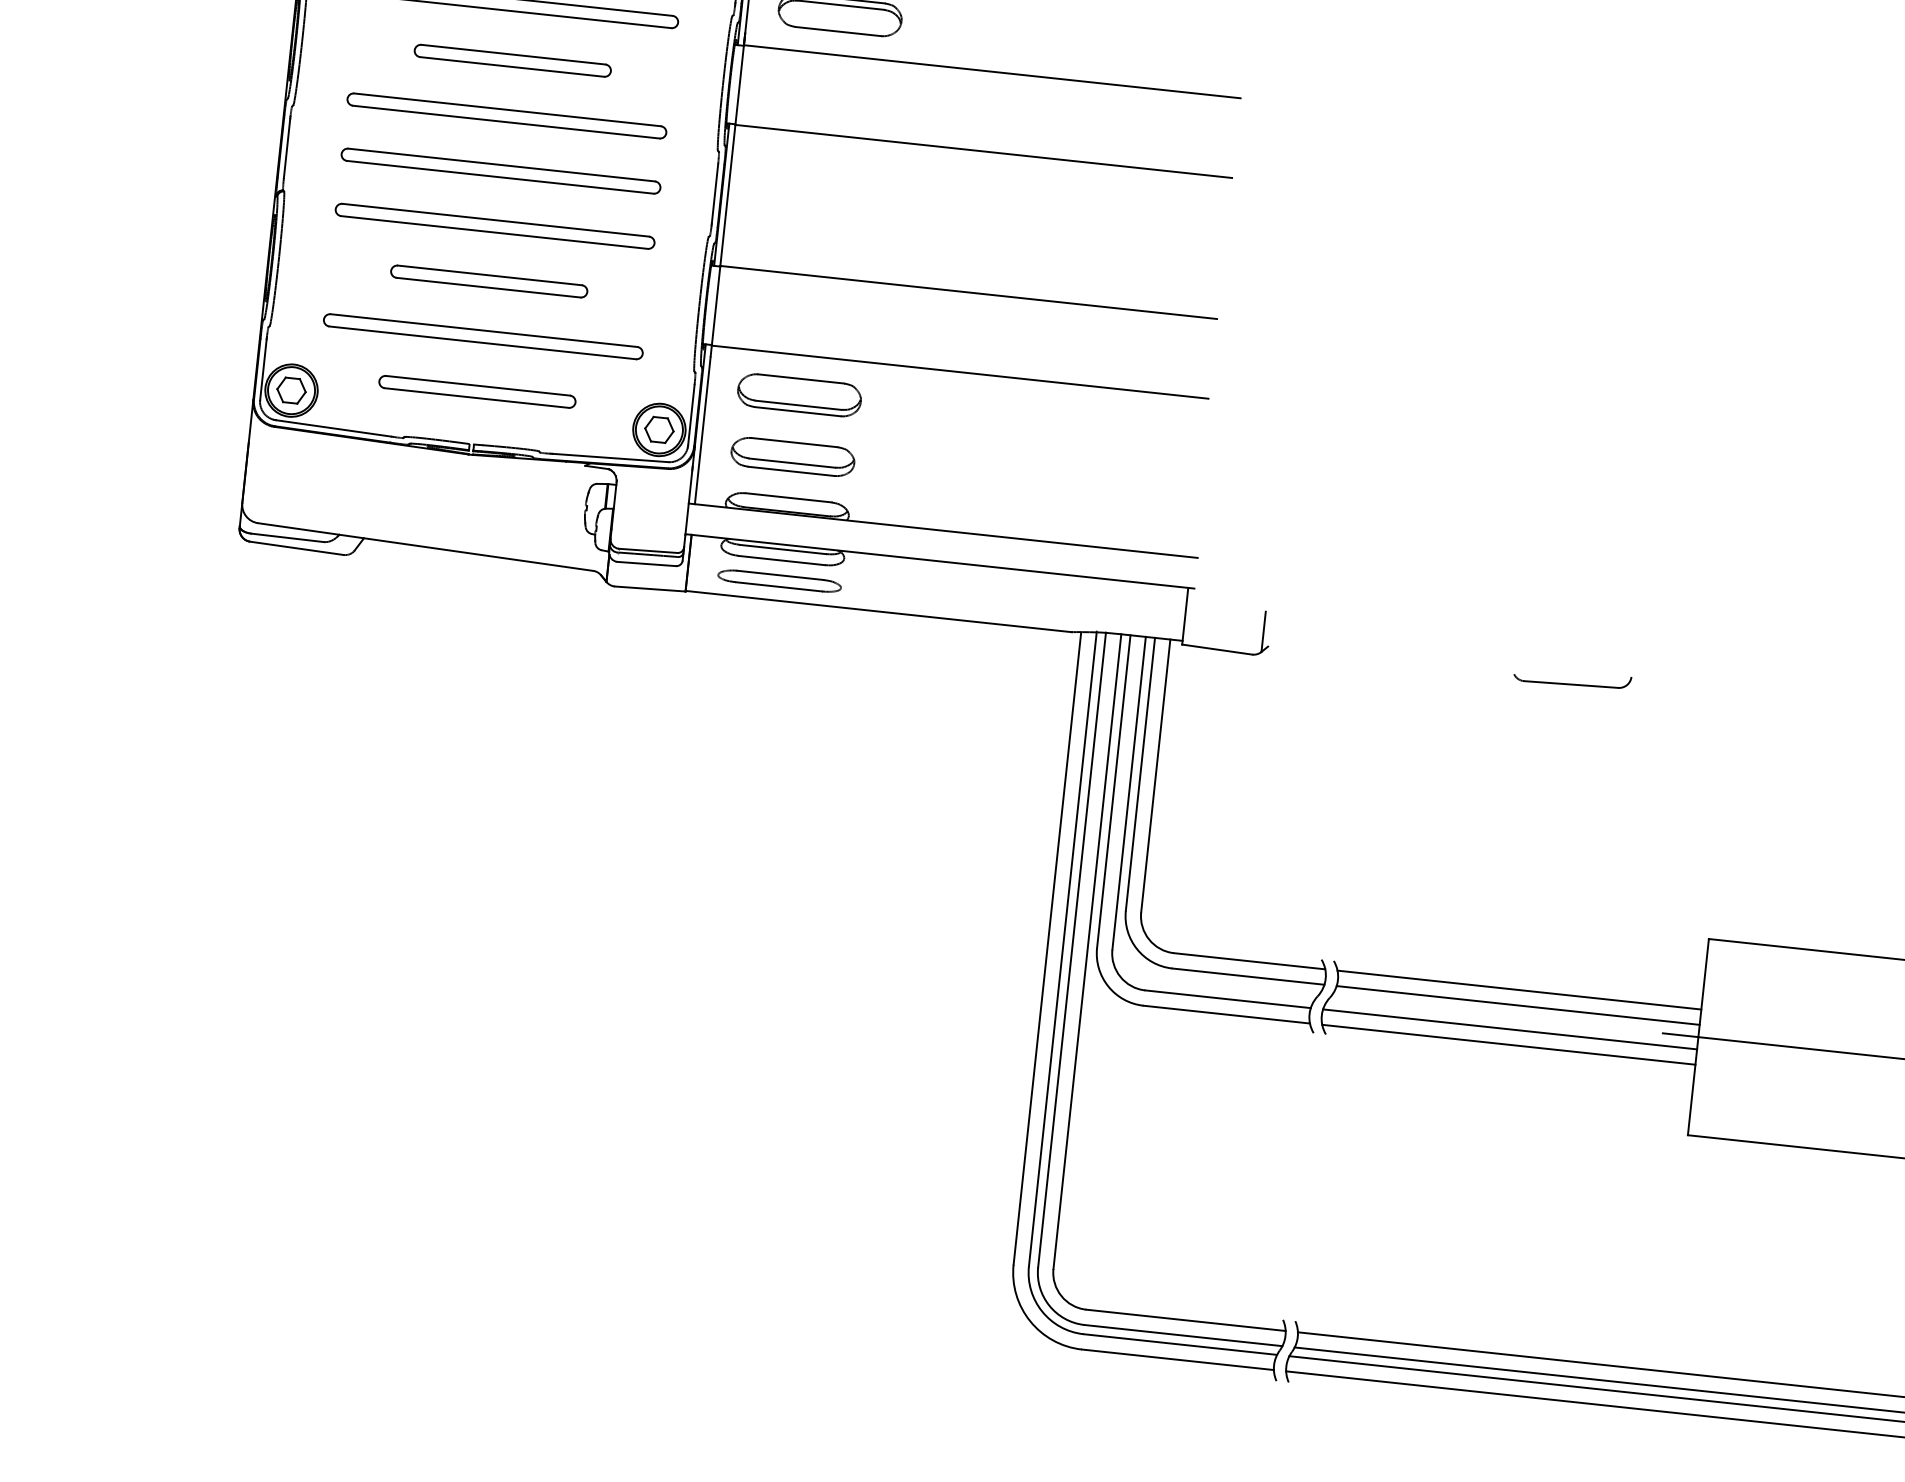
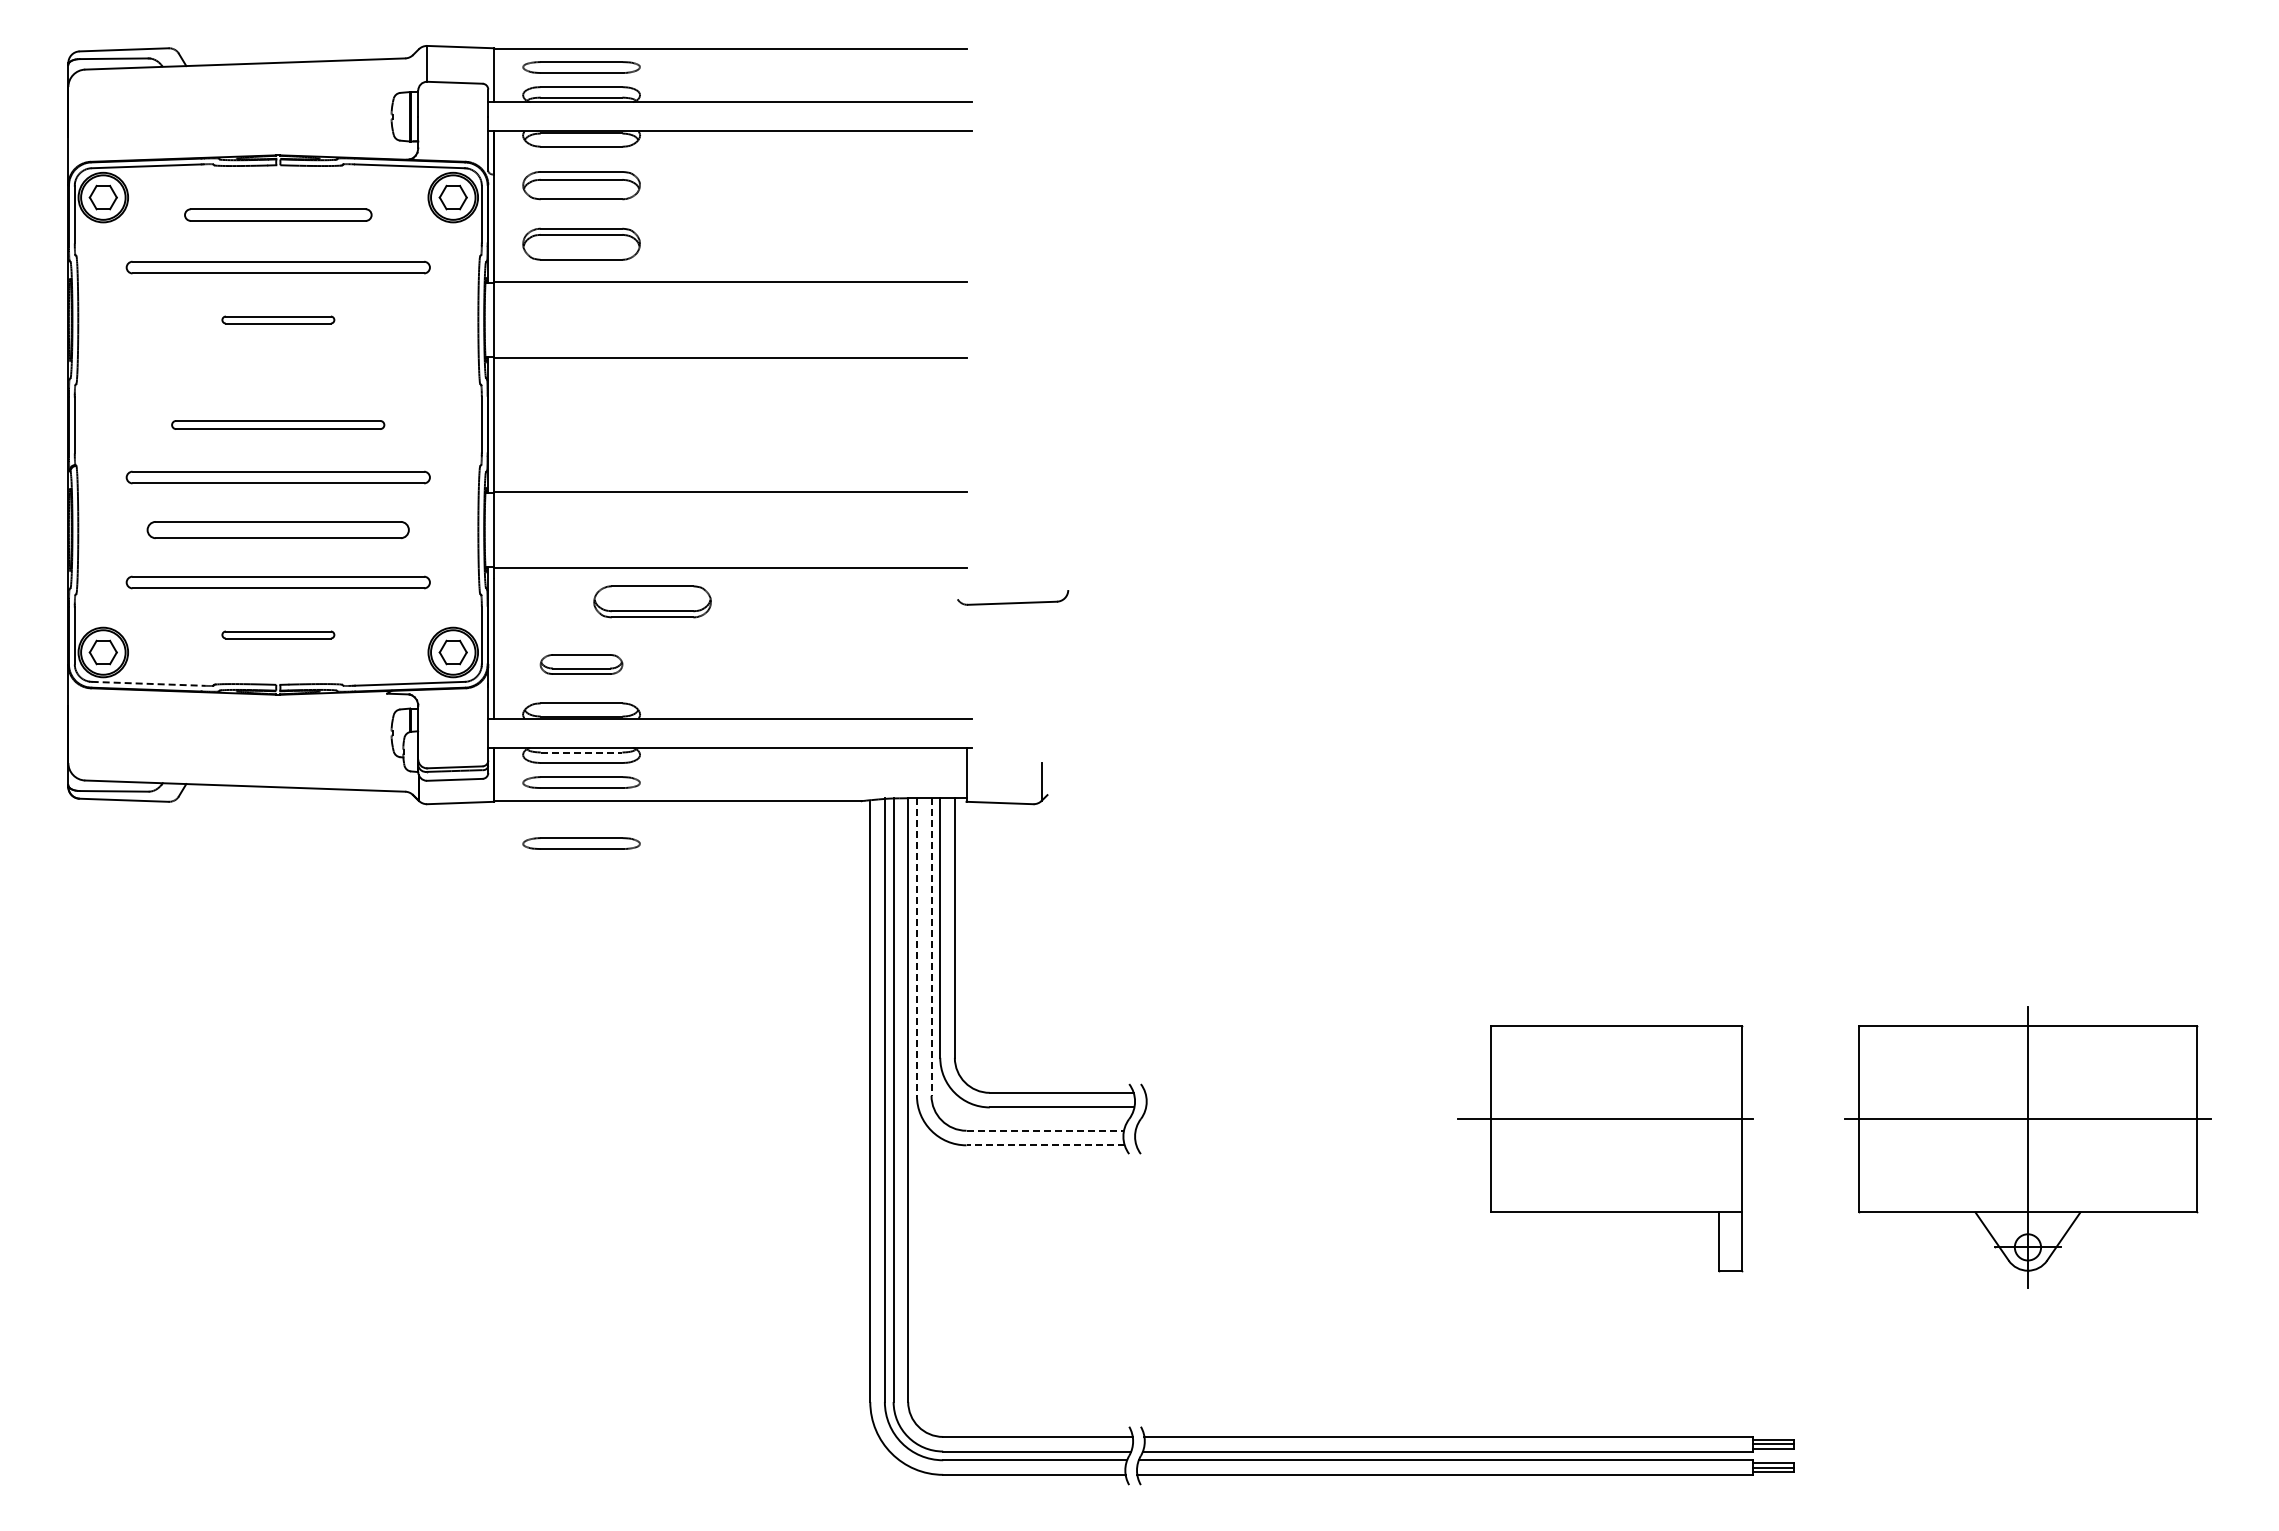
part: (513, 60) -> (278, 319), size x0.6
part: (506, 115) -> (277, 372), removed
part: (500, 170) -> (277, 424), size x0.7
part: (489, 281) -> (278, 529), size x1.4
part: (477, 391) -> (278, 634), size x0.6
part: (799, 394) -> (652, 601), moved
line: (334, 428) -> (147, 683), solid -> dashed
part: (792, 456) -> (581, 664), size x0.7
line: (782, 549) -> (581, 752), solid -> dashed
part: (772, 645) -> (581, 843), added
part: (1573, 678) -> (1013, 597), moved
line: (1113, 792) -> (916, 947), solid -> dashed
line: (1129, 793) -> (931, 947), solid -> dashed
line: (1519, 989) -> (1318, 1092), removed
line: (1228, 999) -> (1045, 1130), solid -> dashed
line: (1517, 1005) -> (1318, 1107), removed
line: (1226, 1014) -> (1045, 1145), solid -> dashed
line: (1510, 1029) -> (1313, 1130), removed
line: (1508, 1044) -> (1313, 1145), removed

